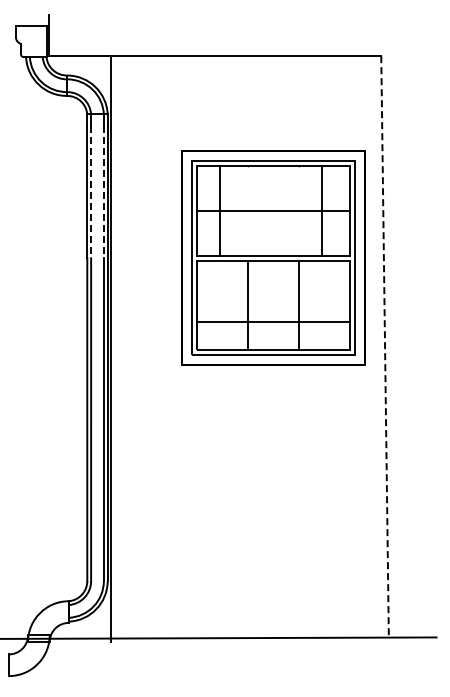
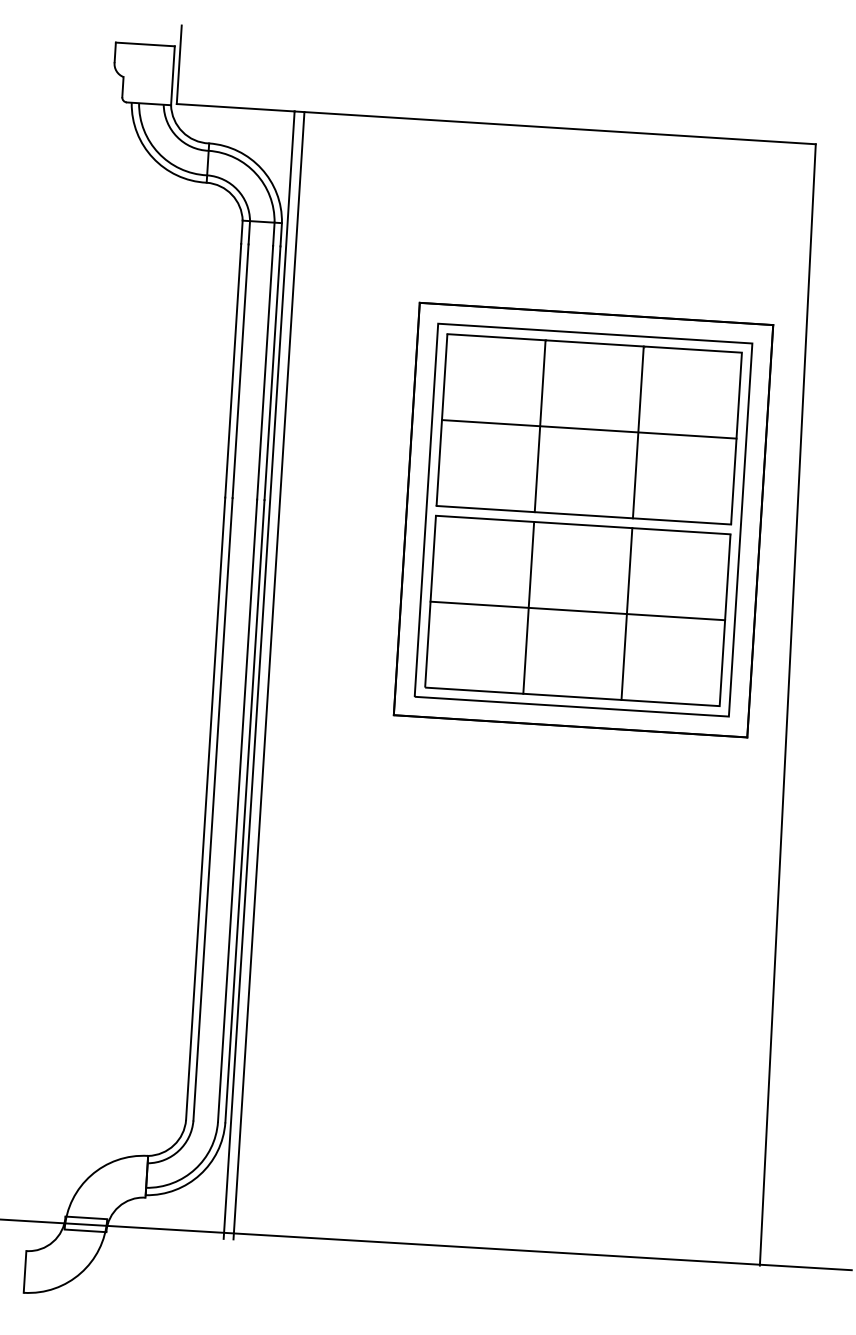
line: (91, 192) -> (241, 371), dashed -> solid
line: (103, 192) -> (264, 373), dashed -> solid
line: (219, 210) -> (539, 425), moved
line: (321, 210) -> (637, 431), moved
line: (272, 322) -> (576, 611), moved
line: (385, 347) -> (788, 705), dashed -> solid
line: (115, 348) -> (268, 674), added

